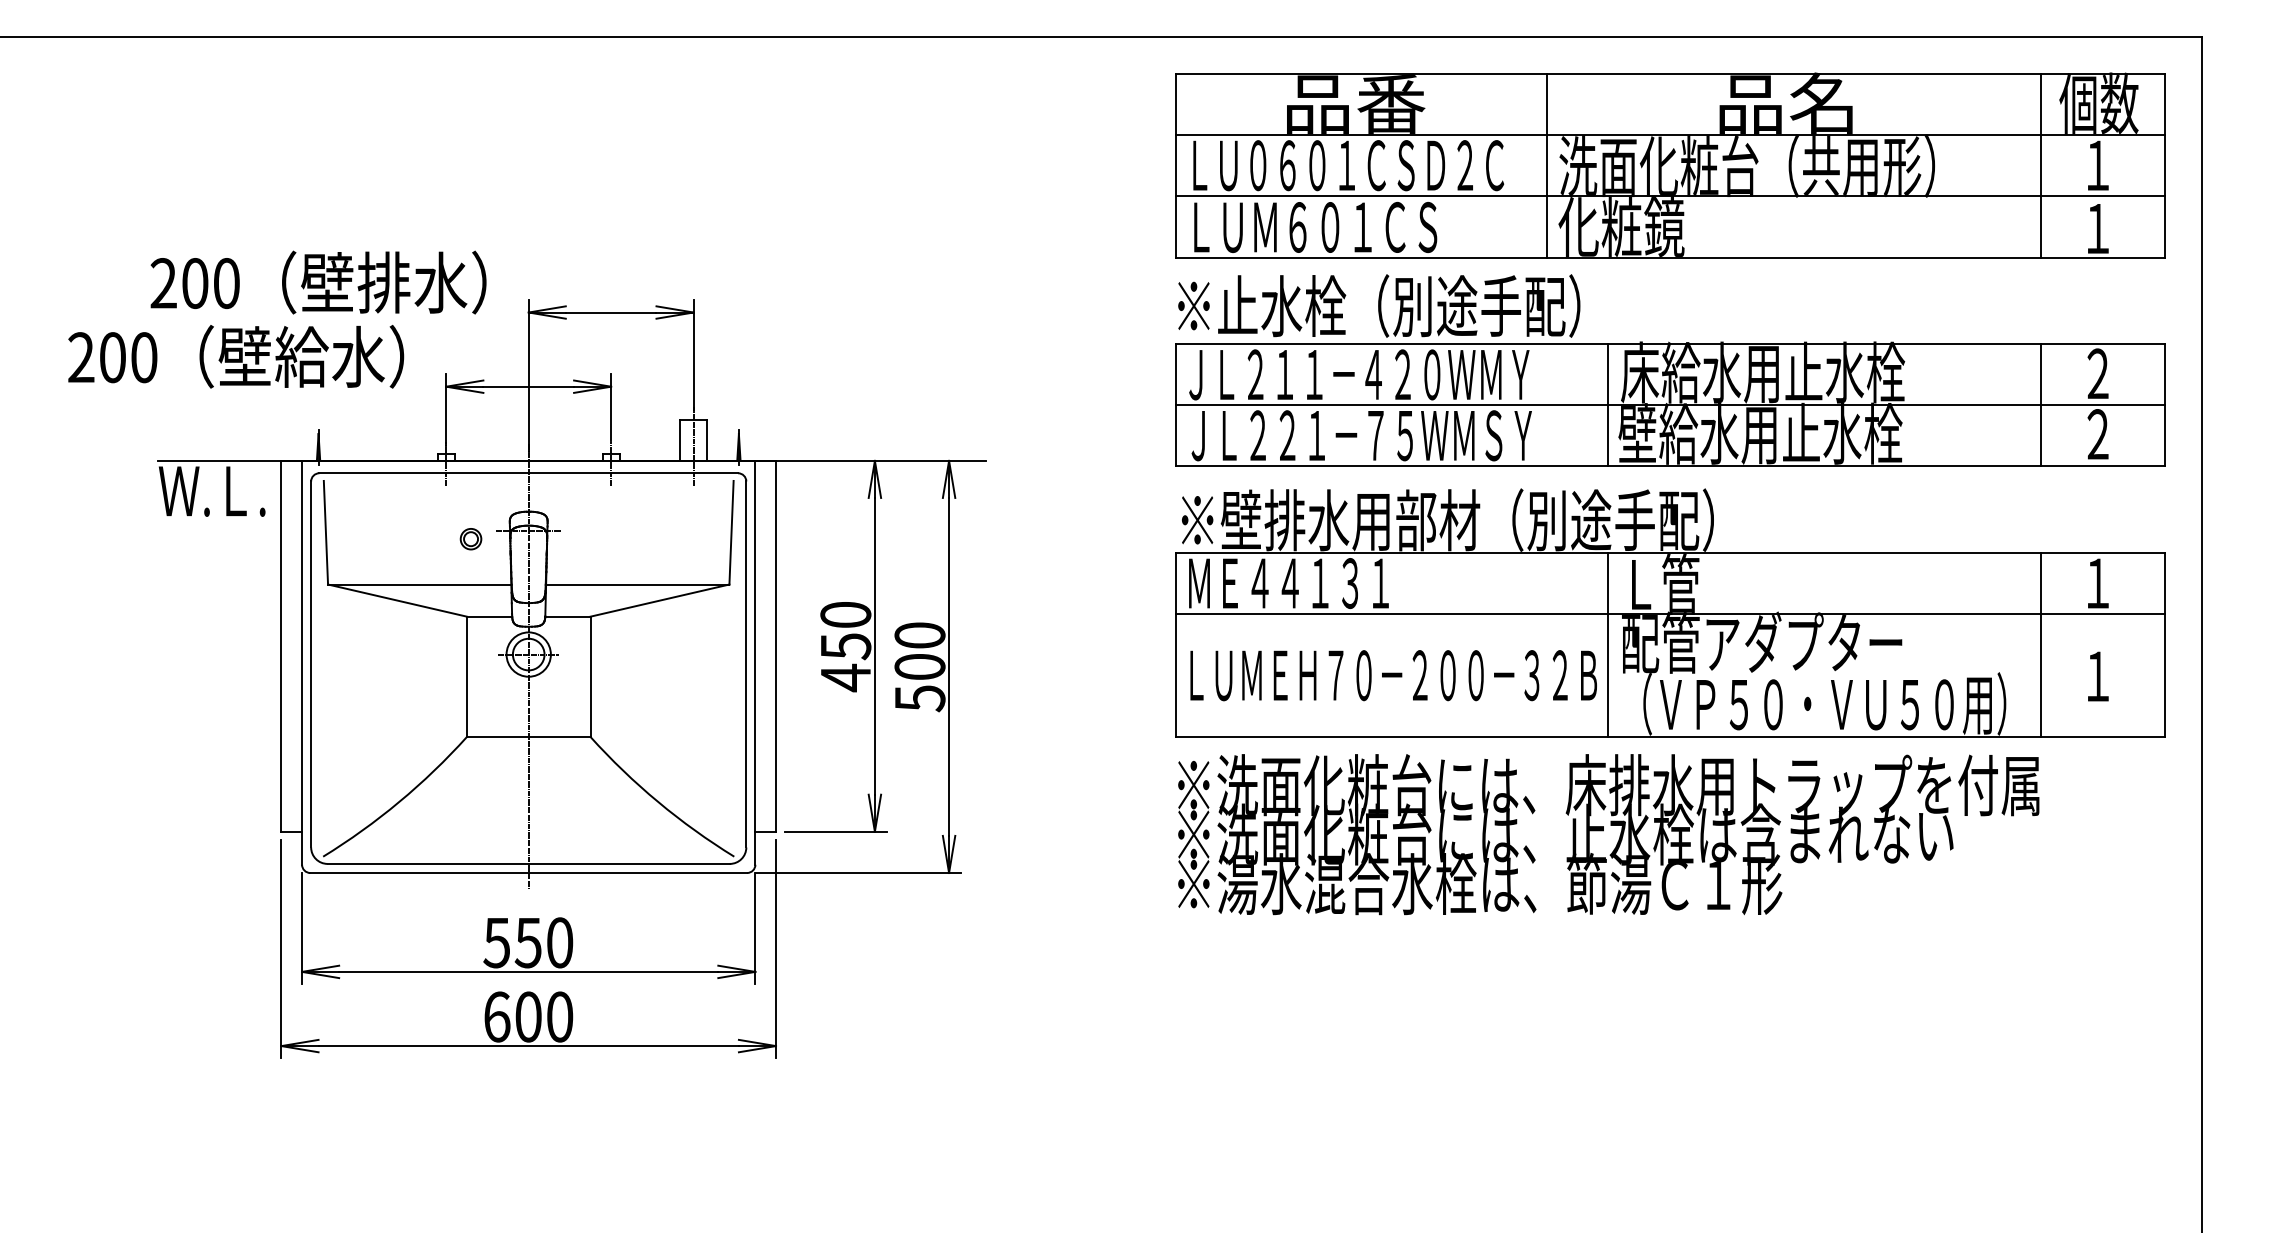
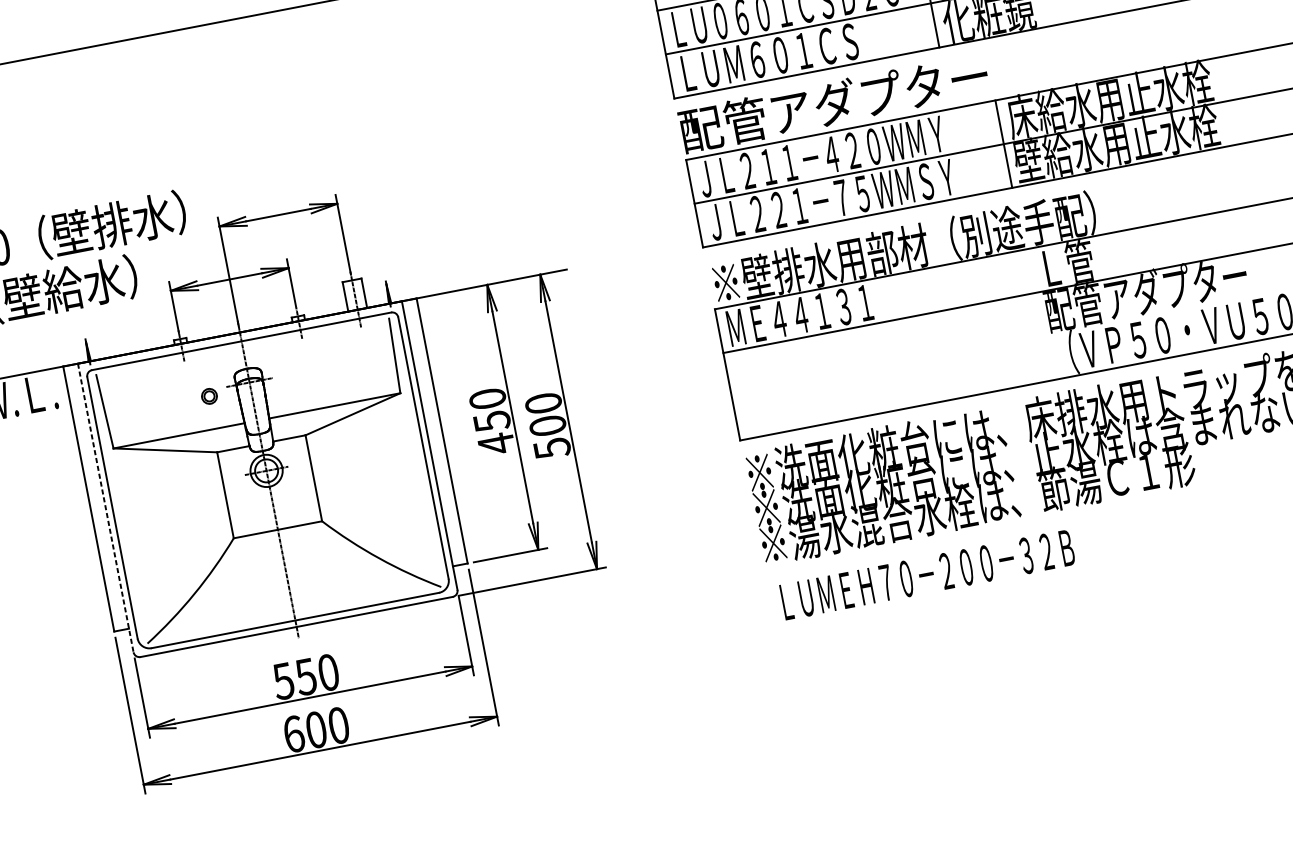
text: (1389, 305) -> (833, 103), ※止水栓（別途手配） -> 配管アダプター
line: (1608, 644) -> (1036, 315), removed
line: (302, 662) -> (106, 507), solid -> dashed
text: (1393, 675) -> (927, 574), moved

